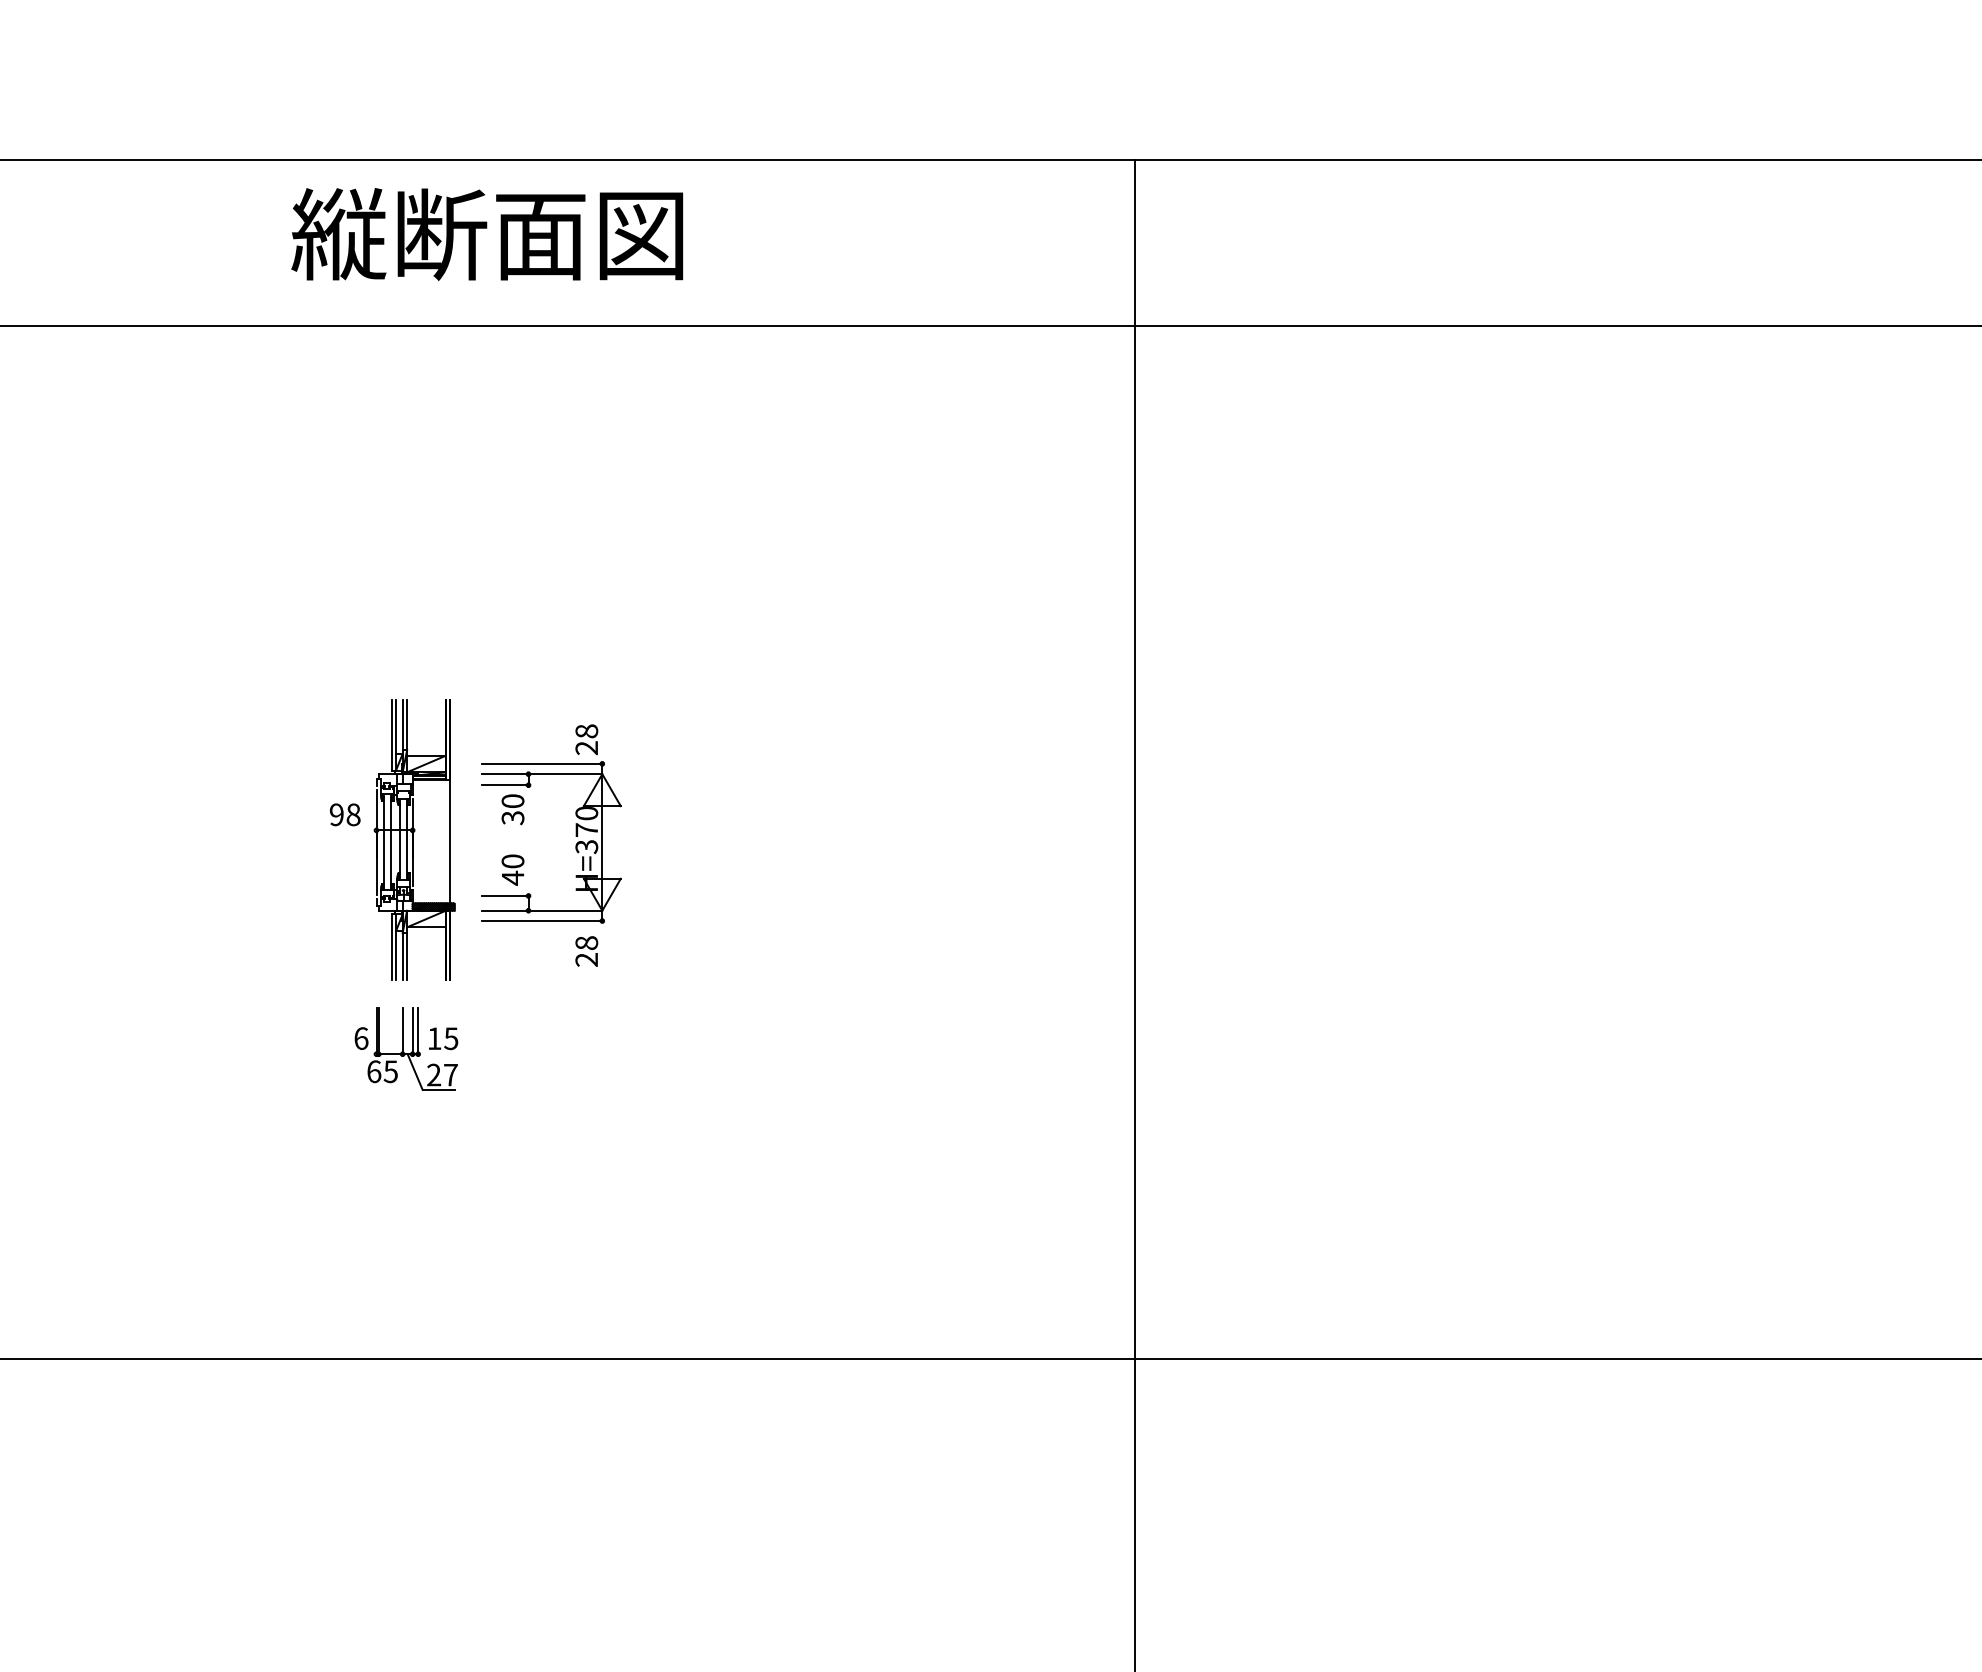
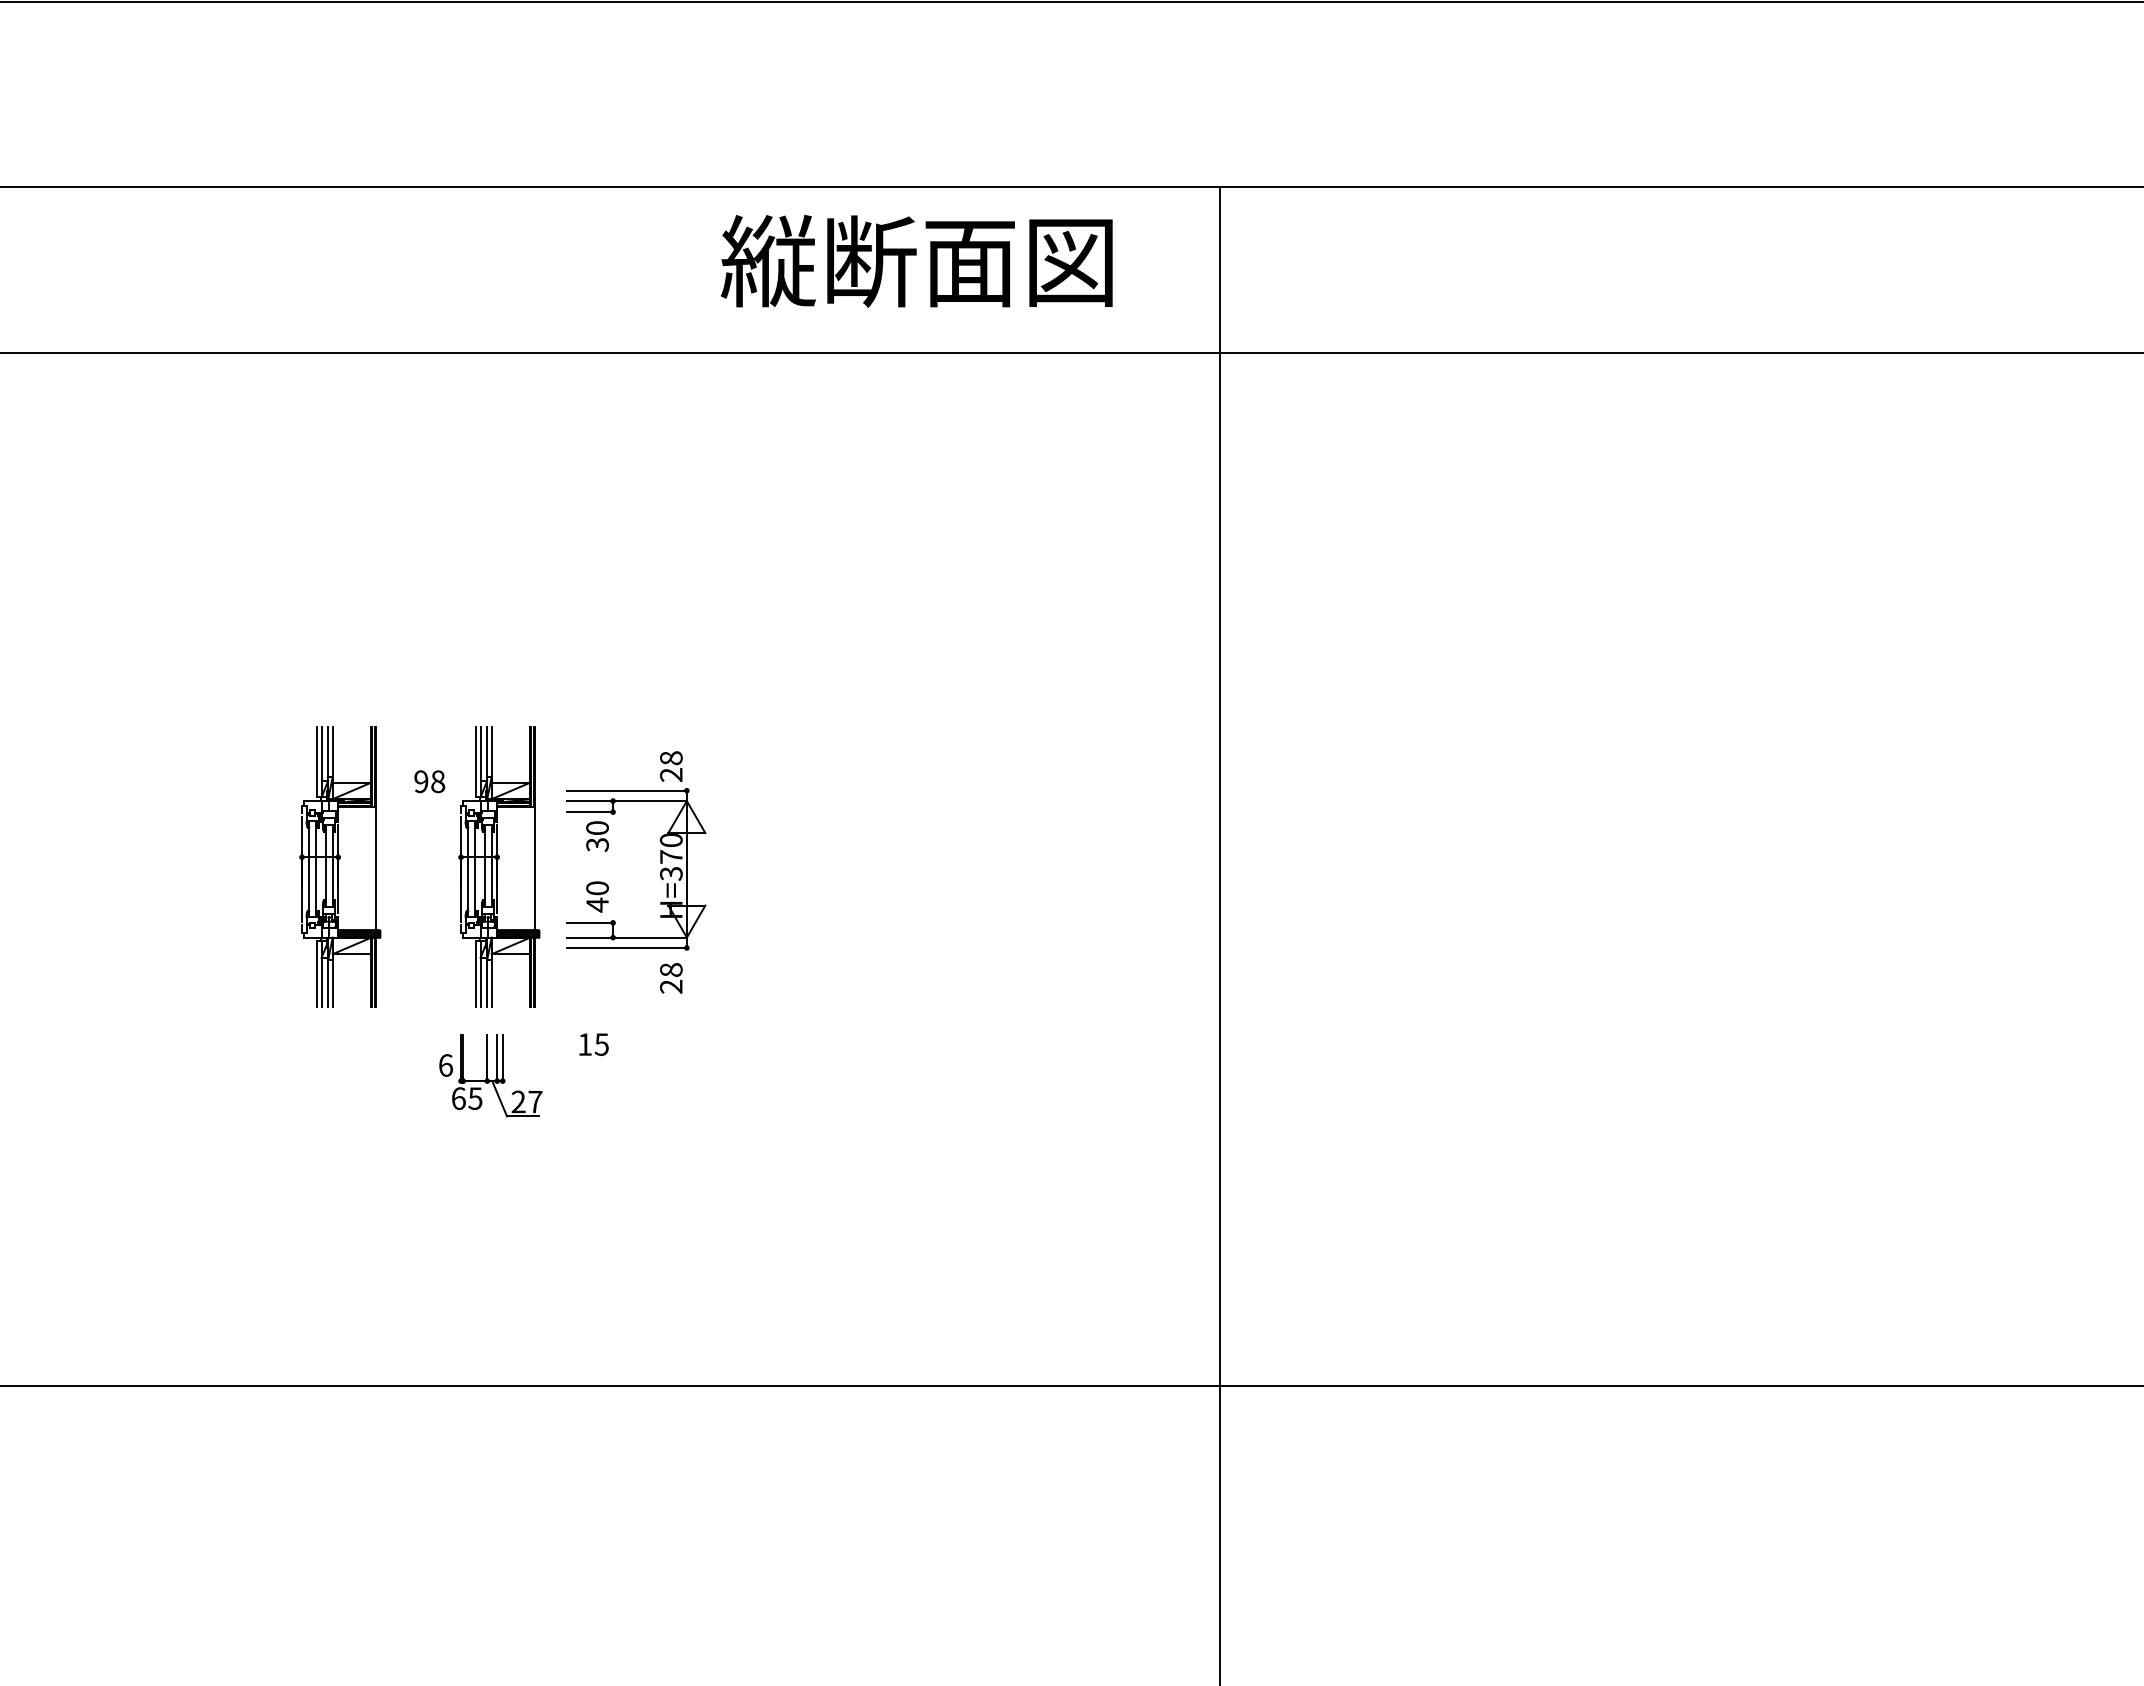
text: (486, 233) -> (916, 260), moved
text: (344, 814) -> (429, 781), moved
part: (255, 839) -> (340, 866), added
text: (442, 1038) -> (593, 1044), moved

